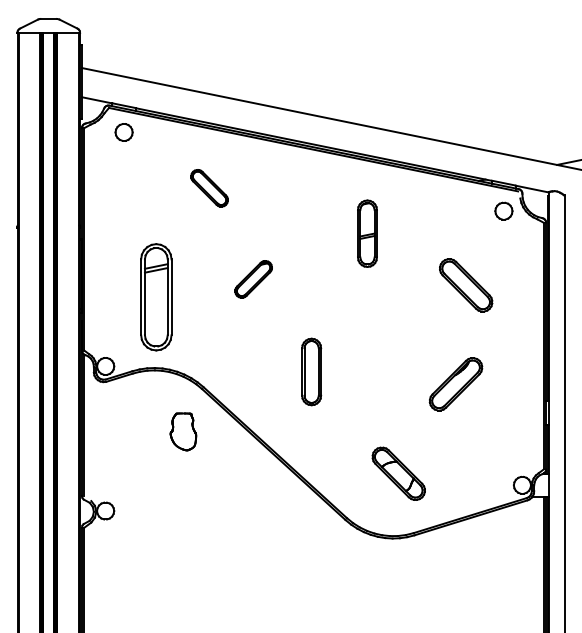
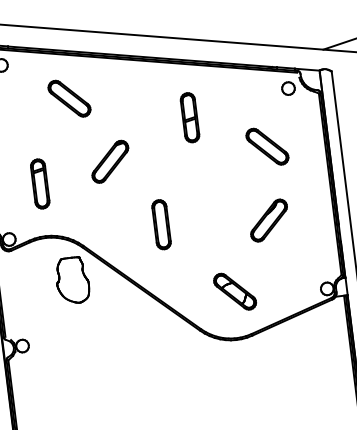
part: (209, 188) -> (69, 98), size x1.43
part: (253, 279) -> (110, 161), size x1.43
part: (155, 297) -> (39, 184), size x0.62
part: (183, 431) -> (72, 280), size x1.67

